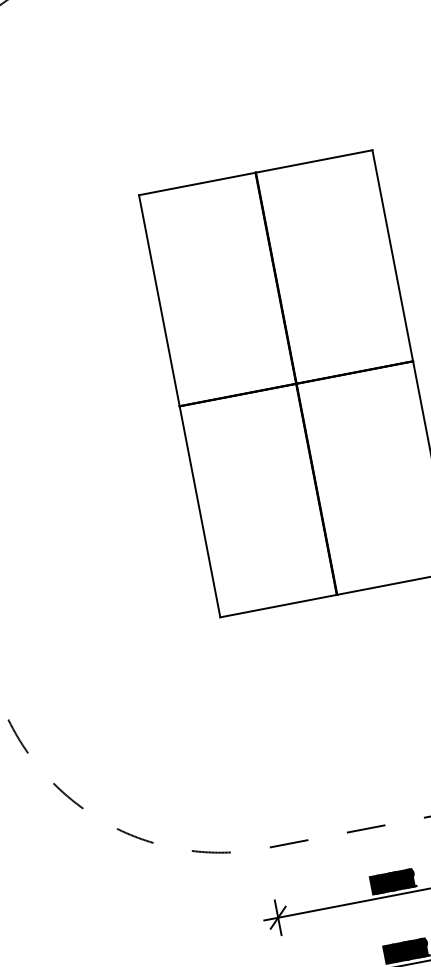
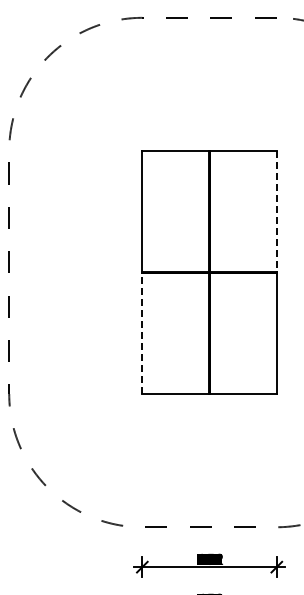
line: (392, 255) -> (276, 211), solid -> dashed
line: (200, 512) -> (142, 333), solid -> dashed

